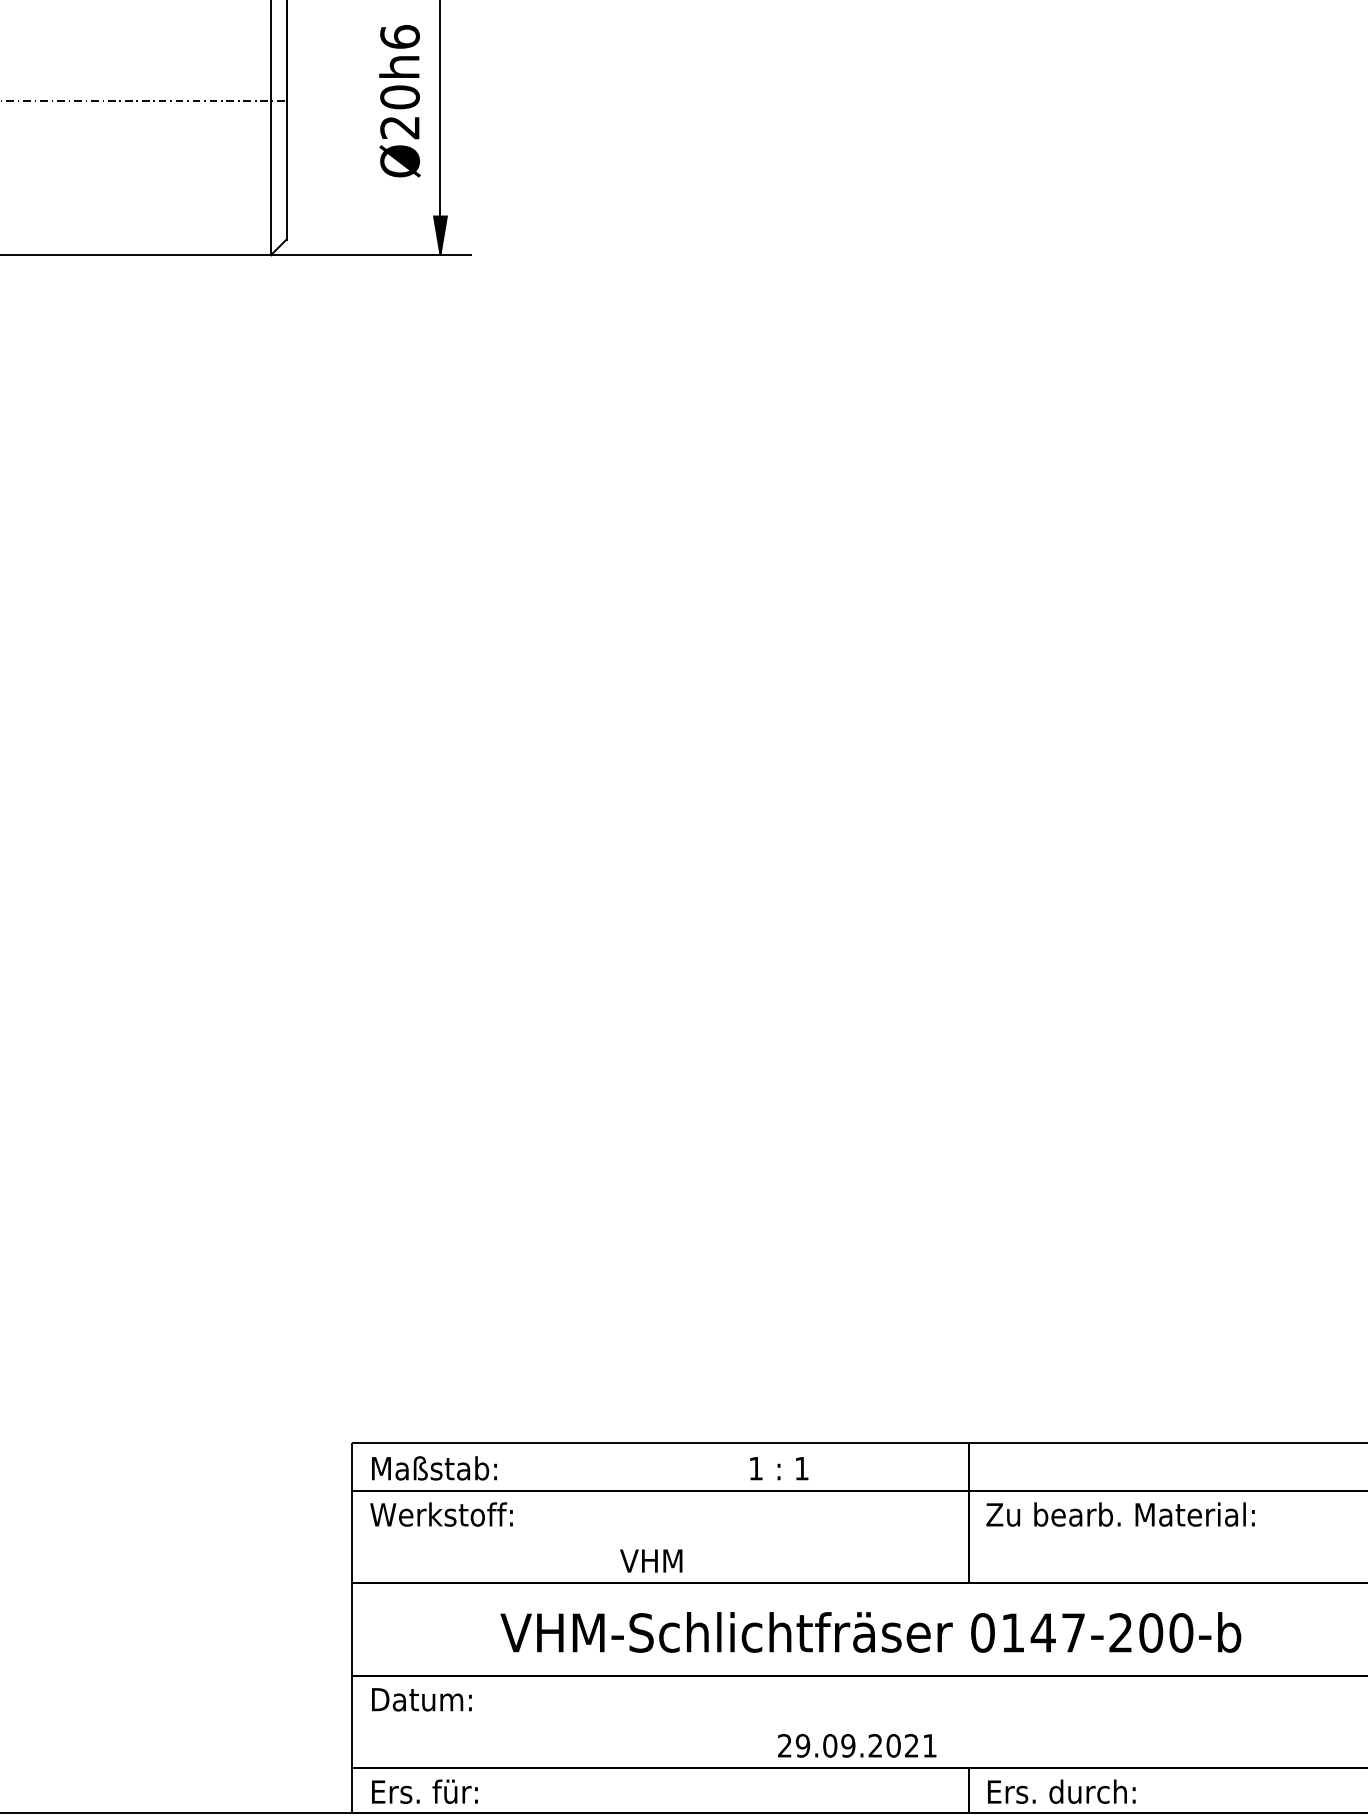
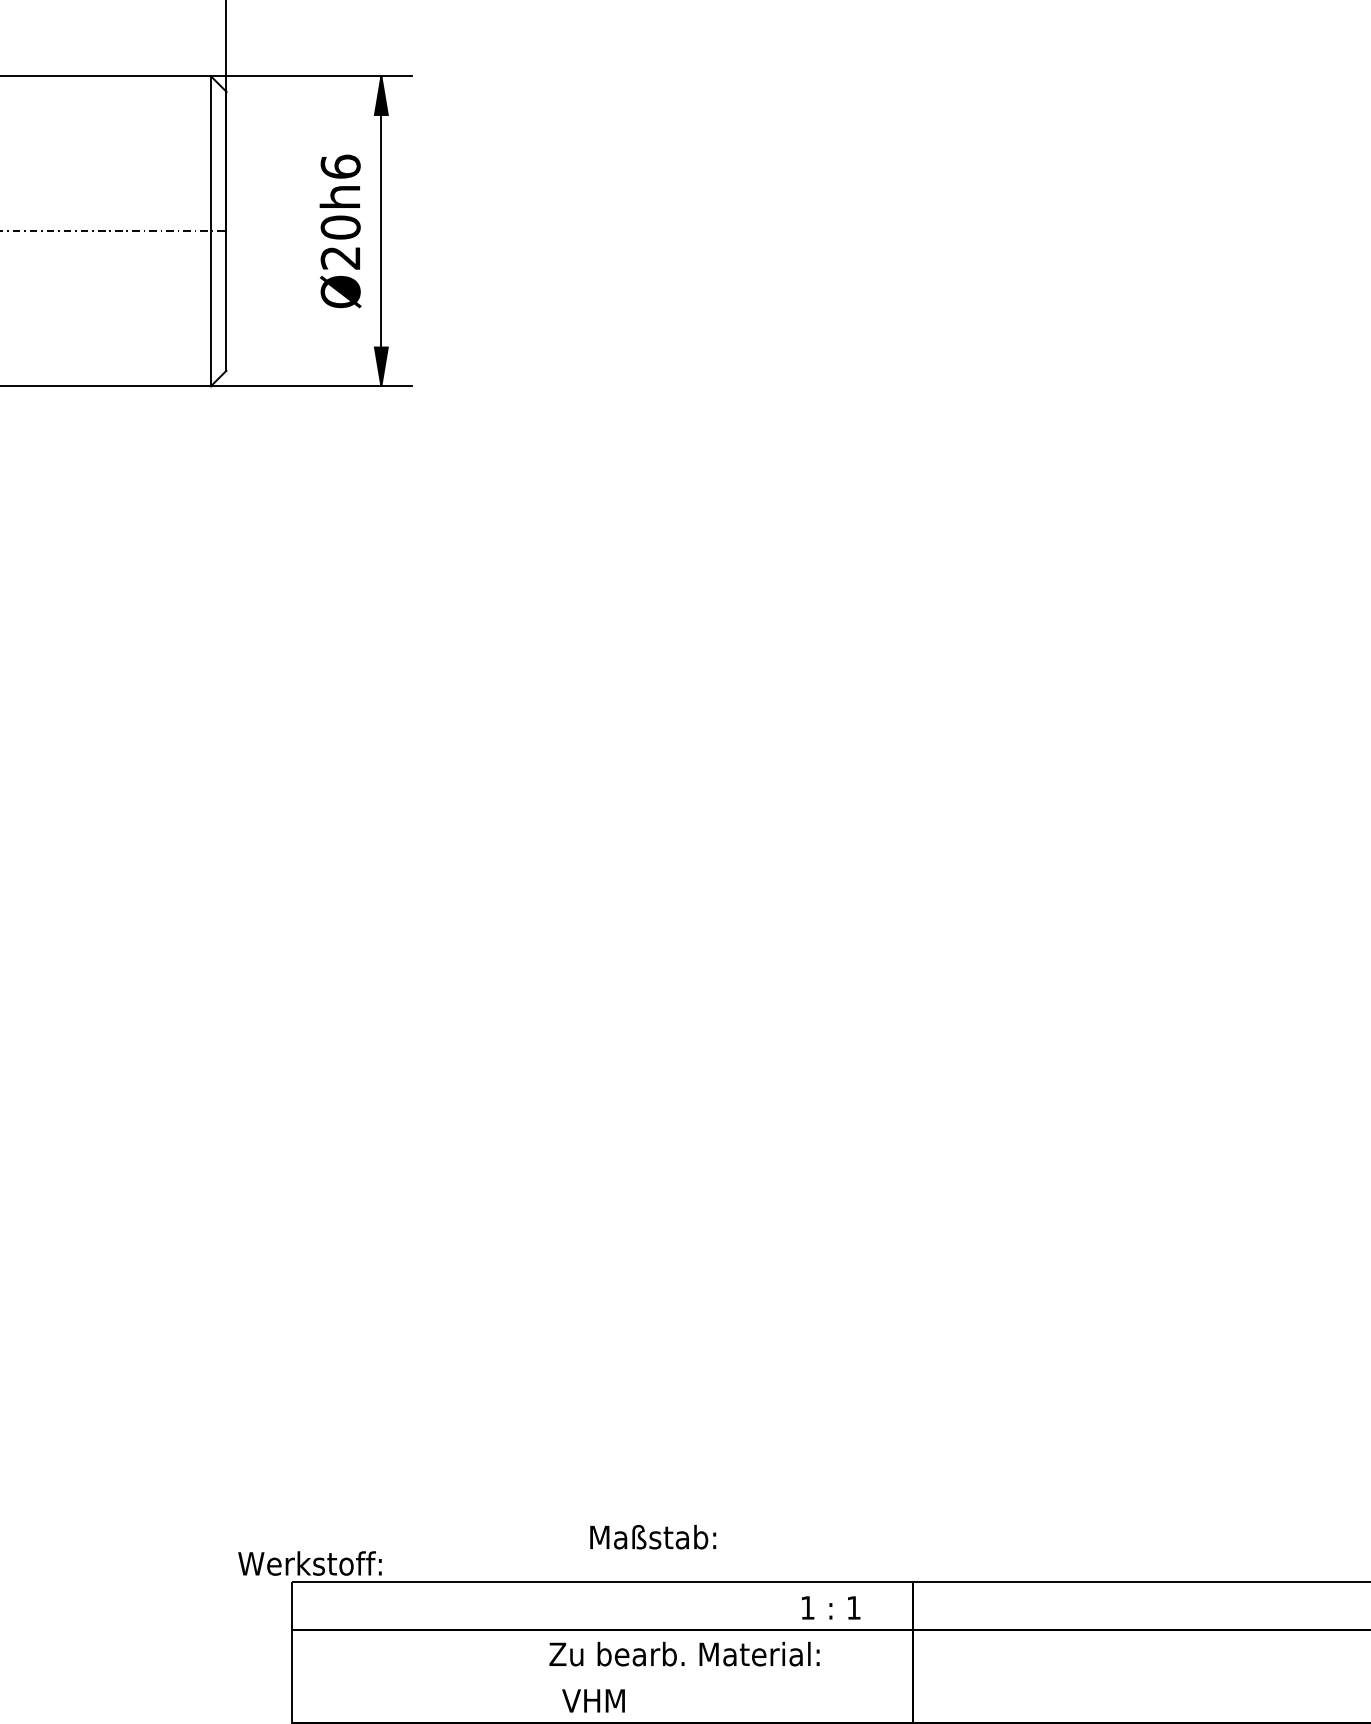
text: (434, 1468) -> (653, 1537), moved
text: (779, 1468) -> (831, 1607), moved
text: (441, 1514) -> (309, 1563), moved
text: (1120, 1514) -> (684, 1654), moved

